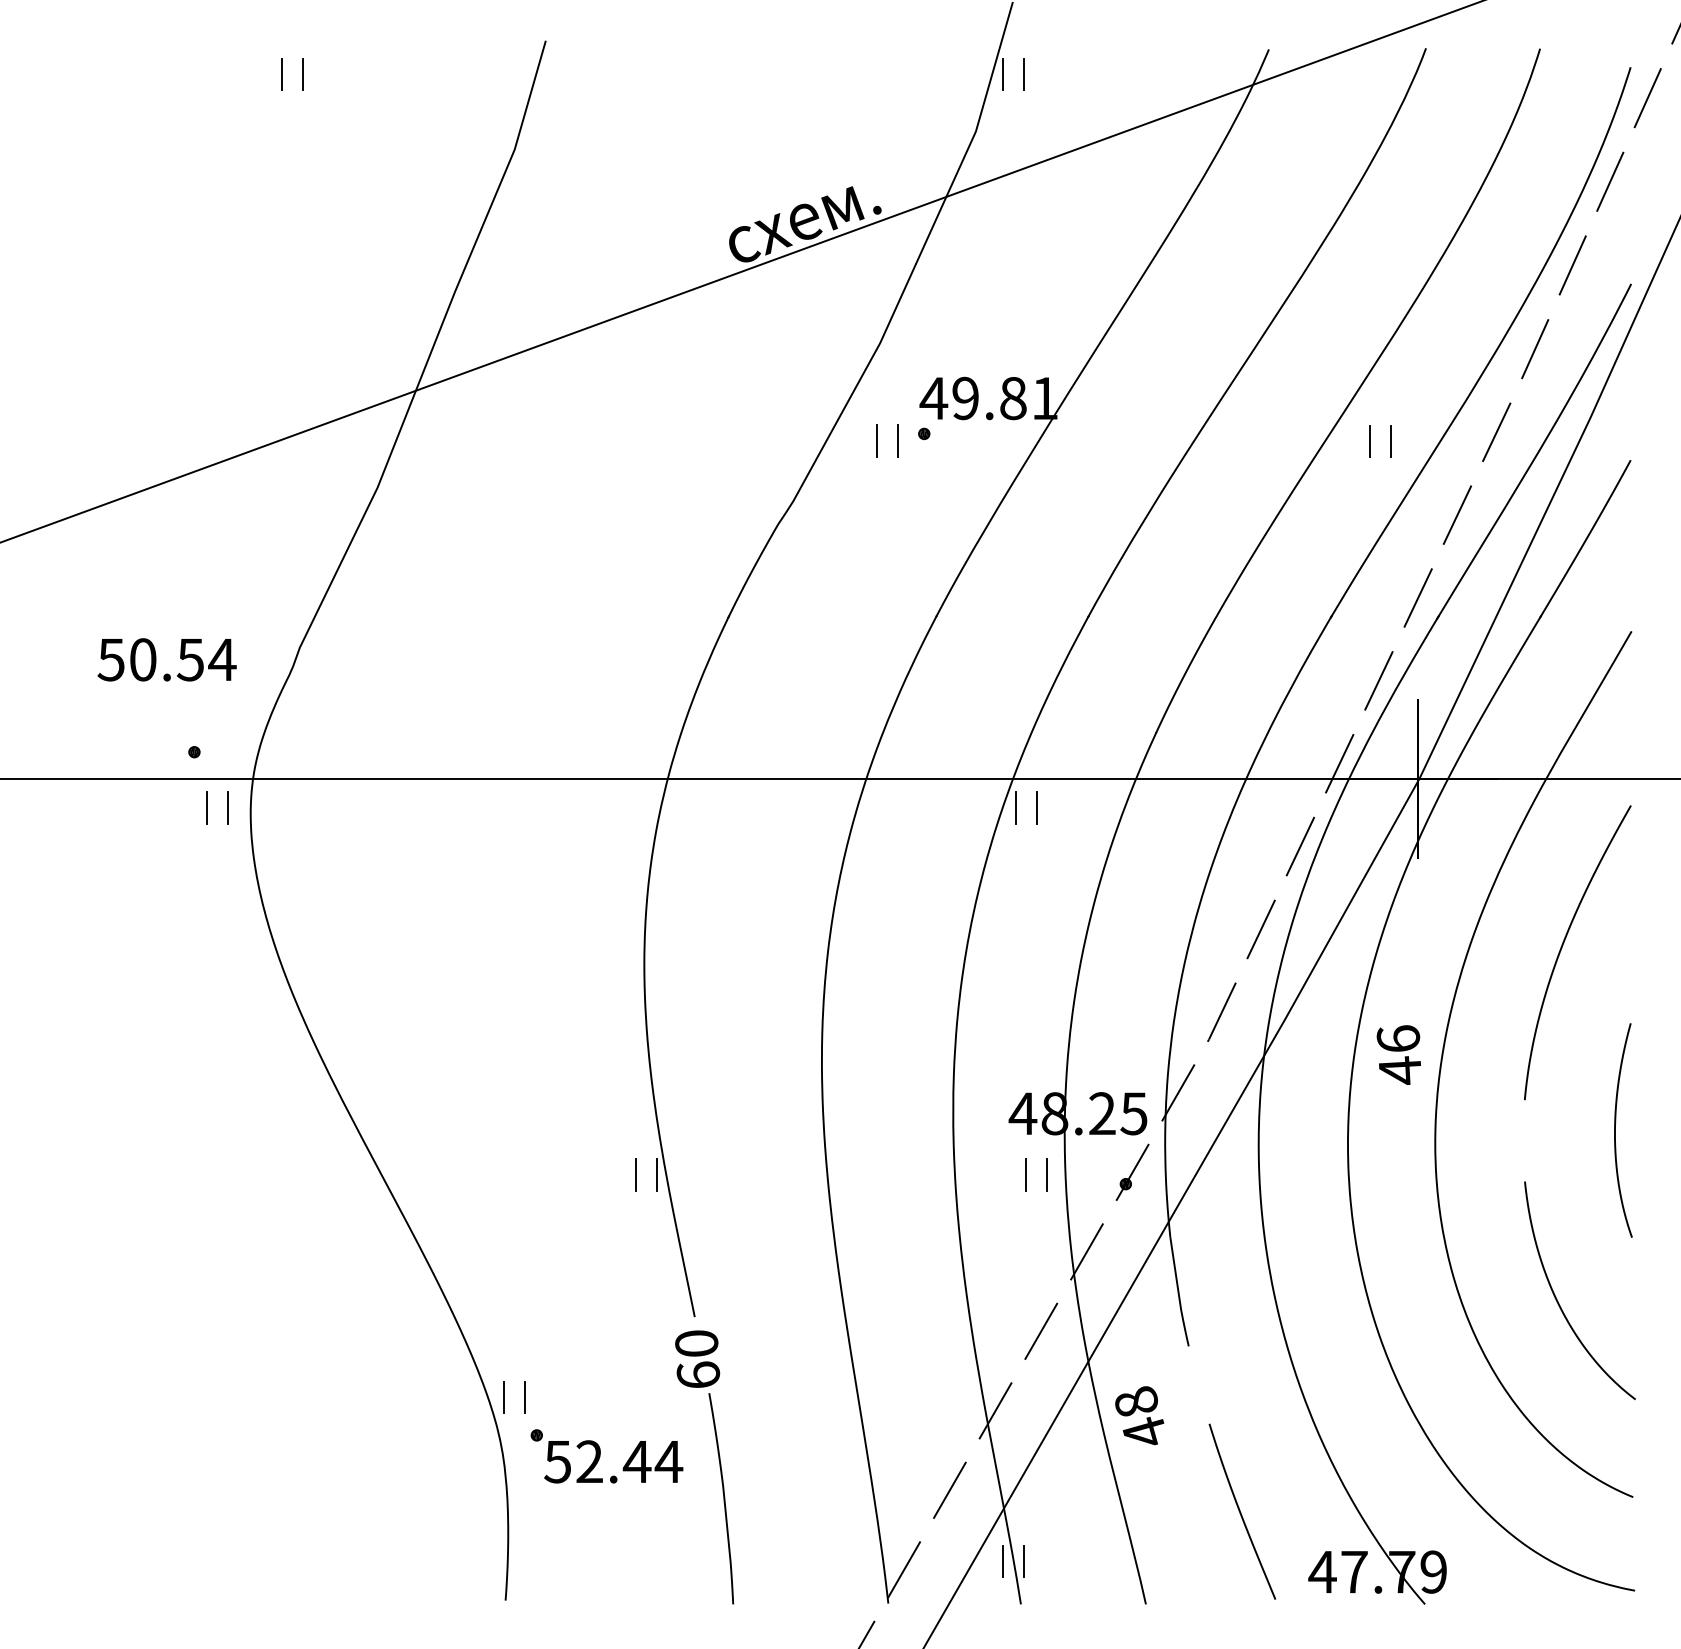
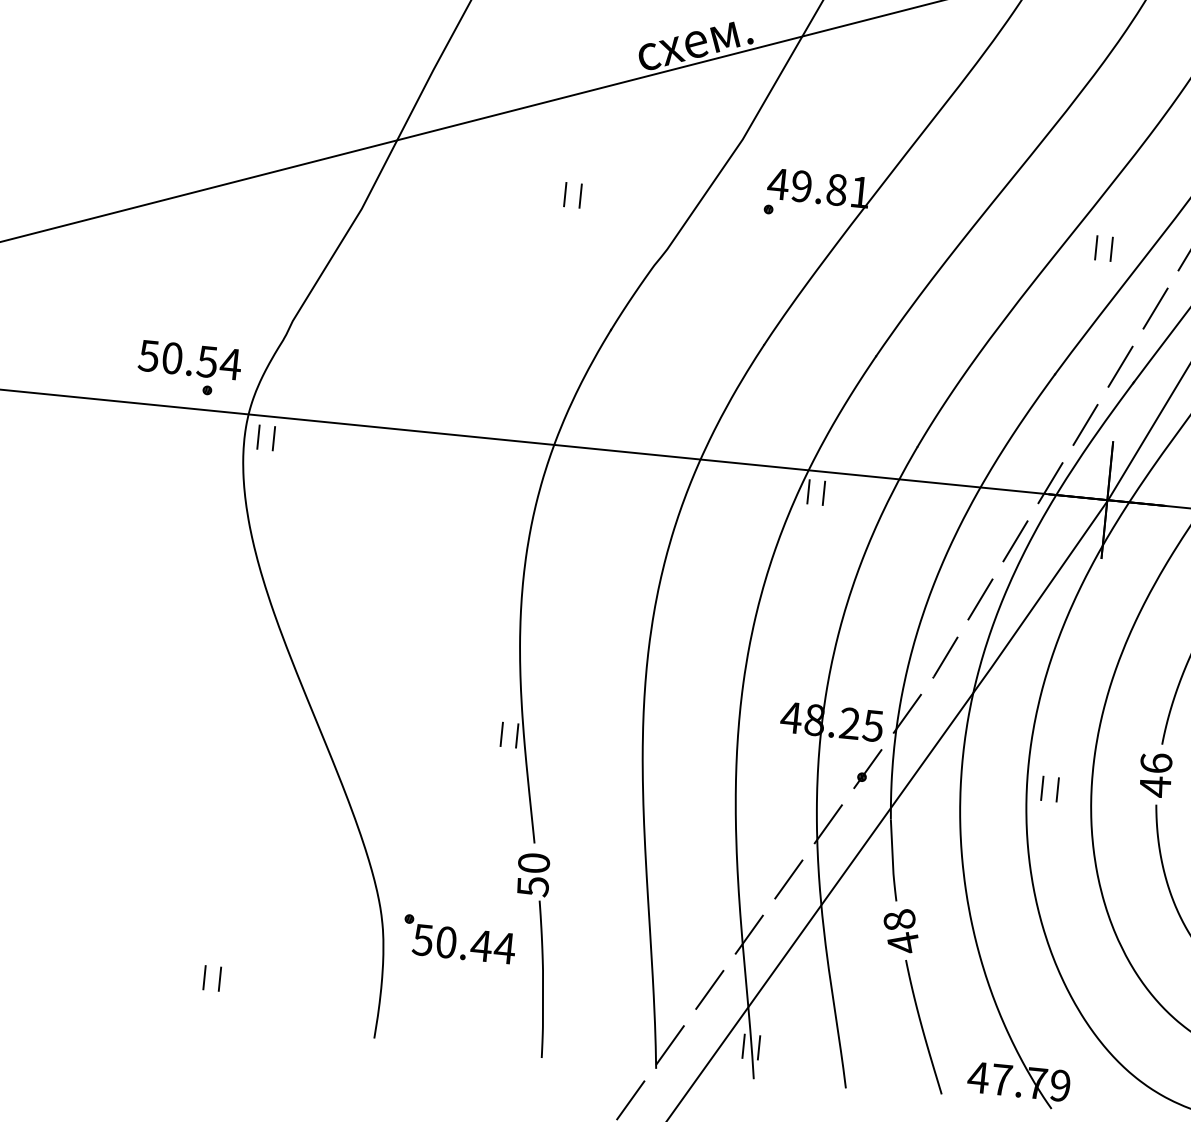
part: (877, 440) -> (565, 194), moved
text: (166, 659) -> (189, 359), moved
part: (207, 807) -> (258, 436), moved
text: (1398, 1054) -> (1155, 774), moved
part: (1026, 1174) -> (1043, 788), moved
text: (698, 1374) -> (533, 886), 60 -> 50
part: (504, 1397) -> (204, 977), moved
text: (1139, 1415) -> (900, 930), moved
text: (589, 1461) -> (446, 942), 52.44 -> 50.44

